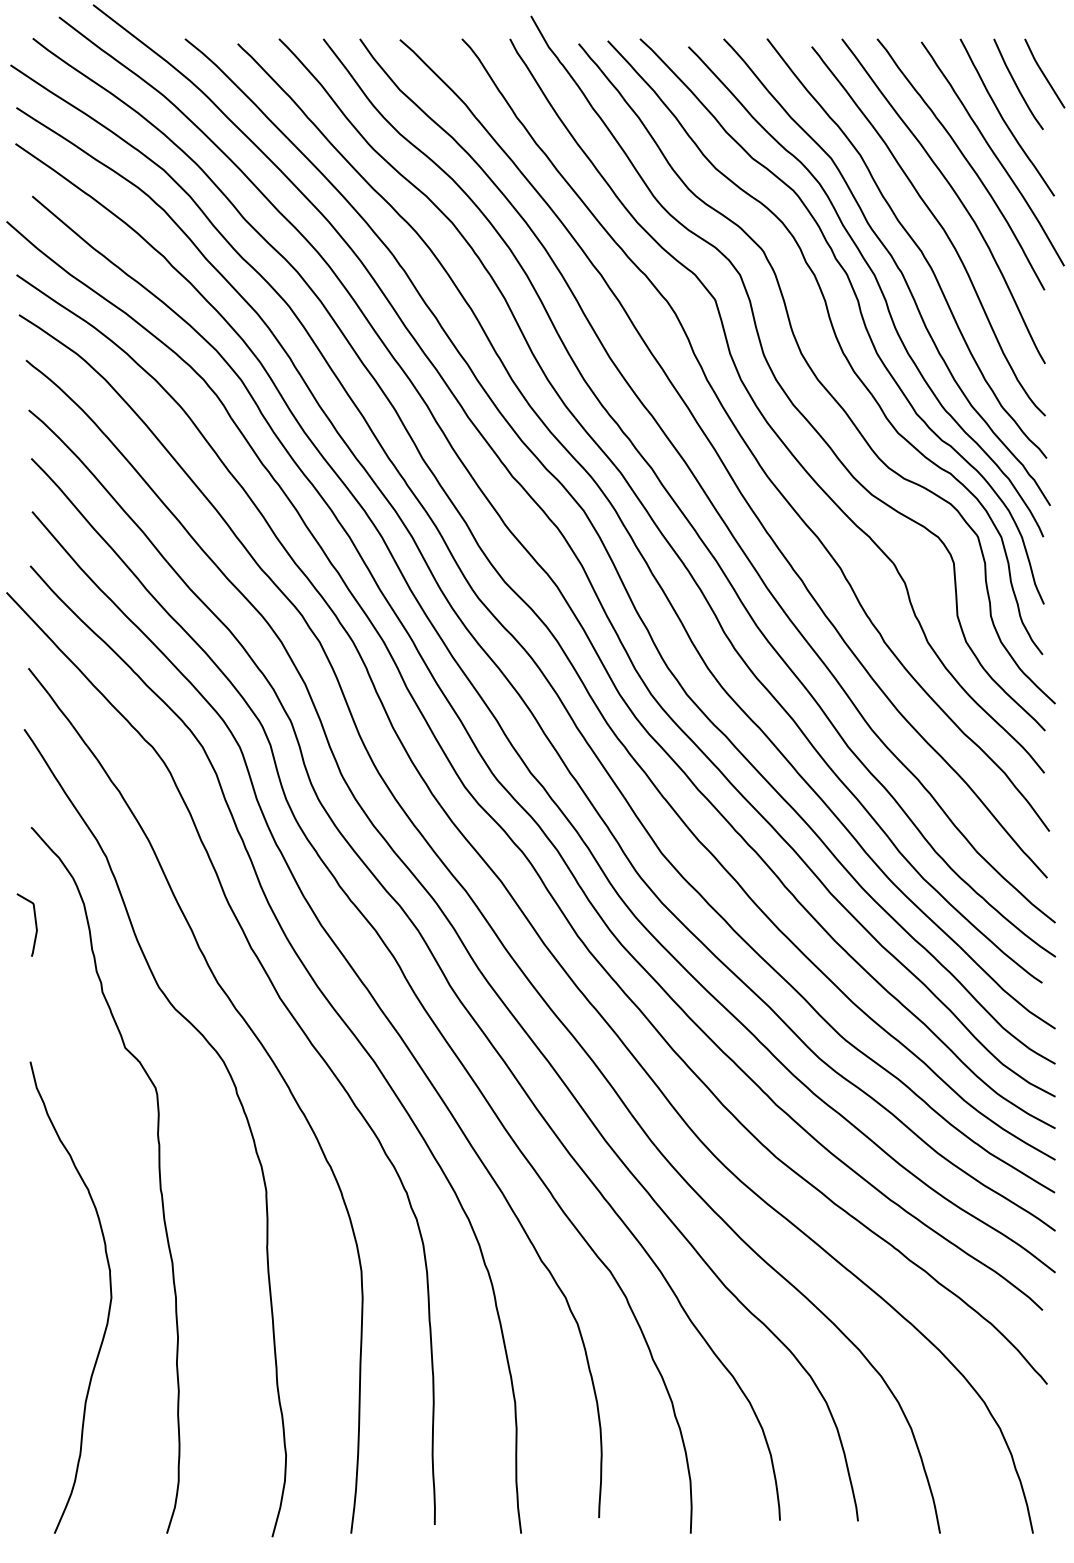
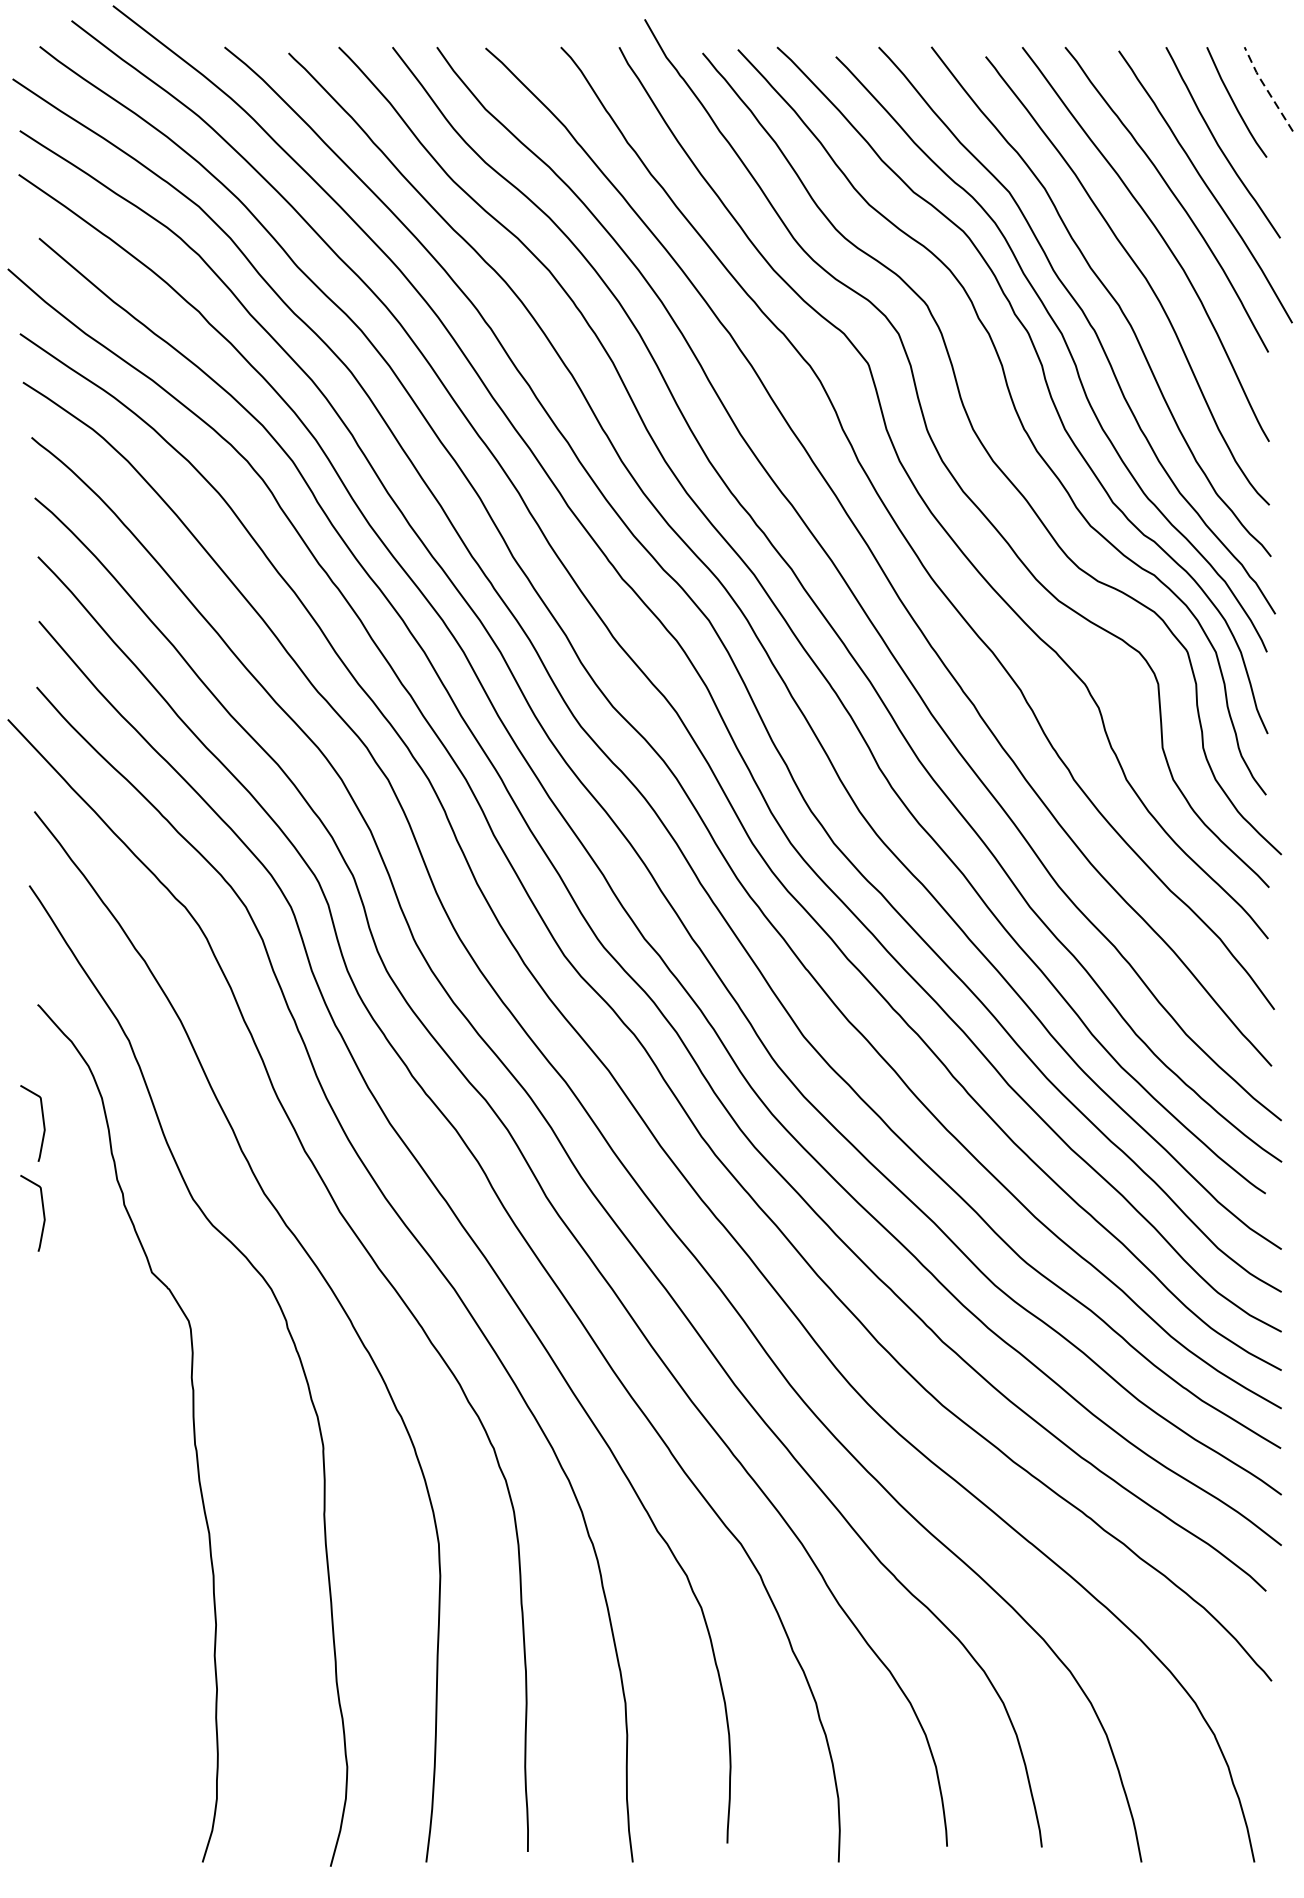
line: (1042, 72) -> (1265, 87), solid -> dashed
curve: (34, 994) -> (41, 1207), added
curve: (109, 1302) -> (132, 1581), removed

